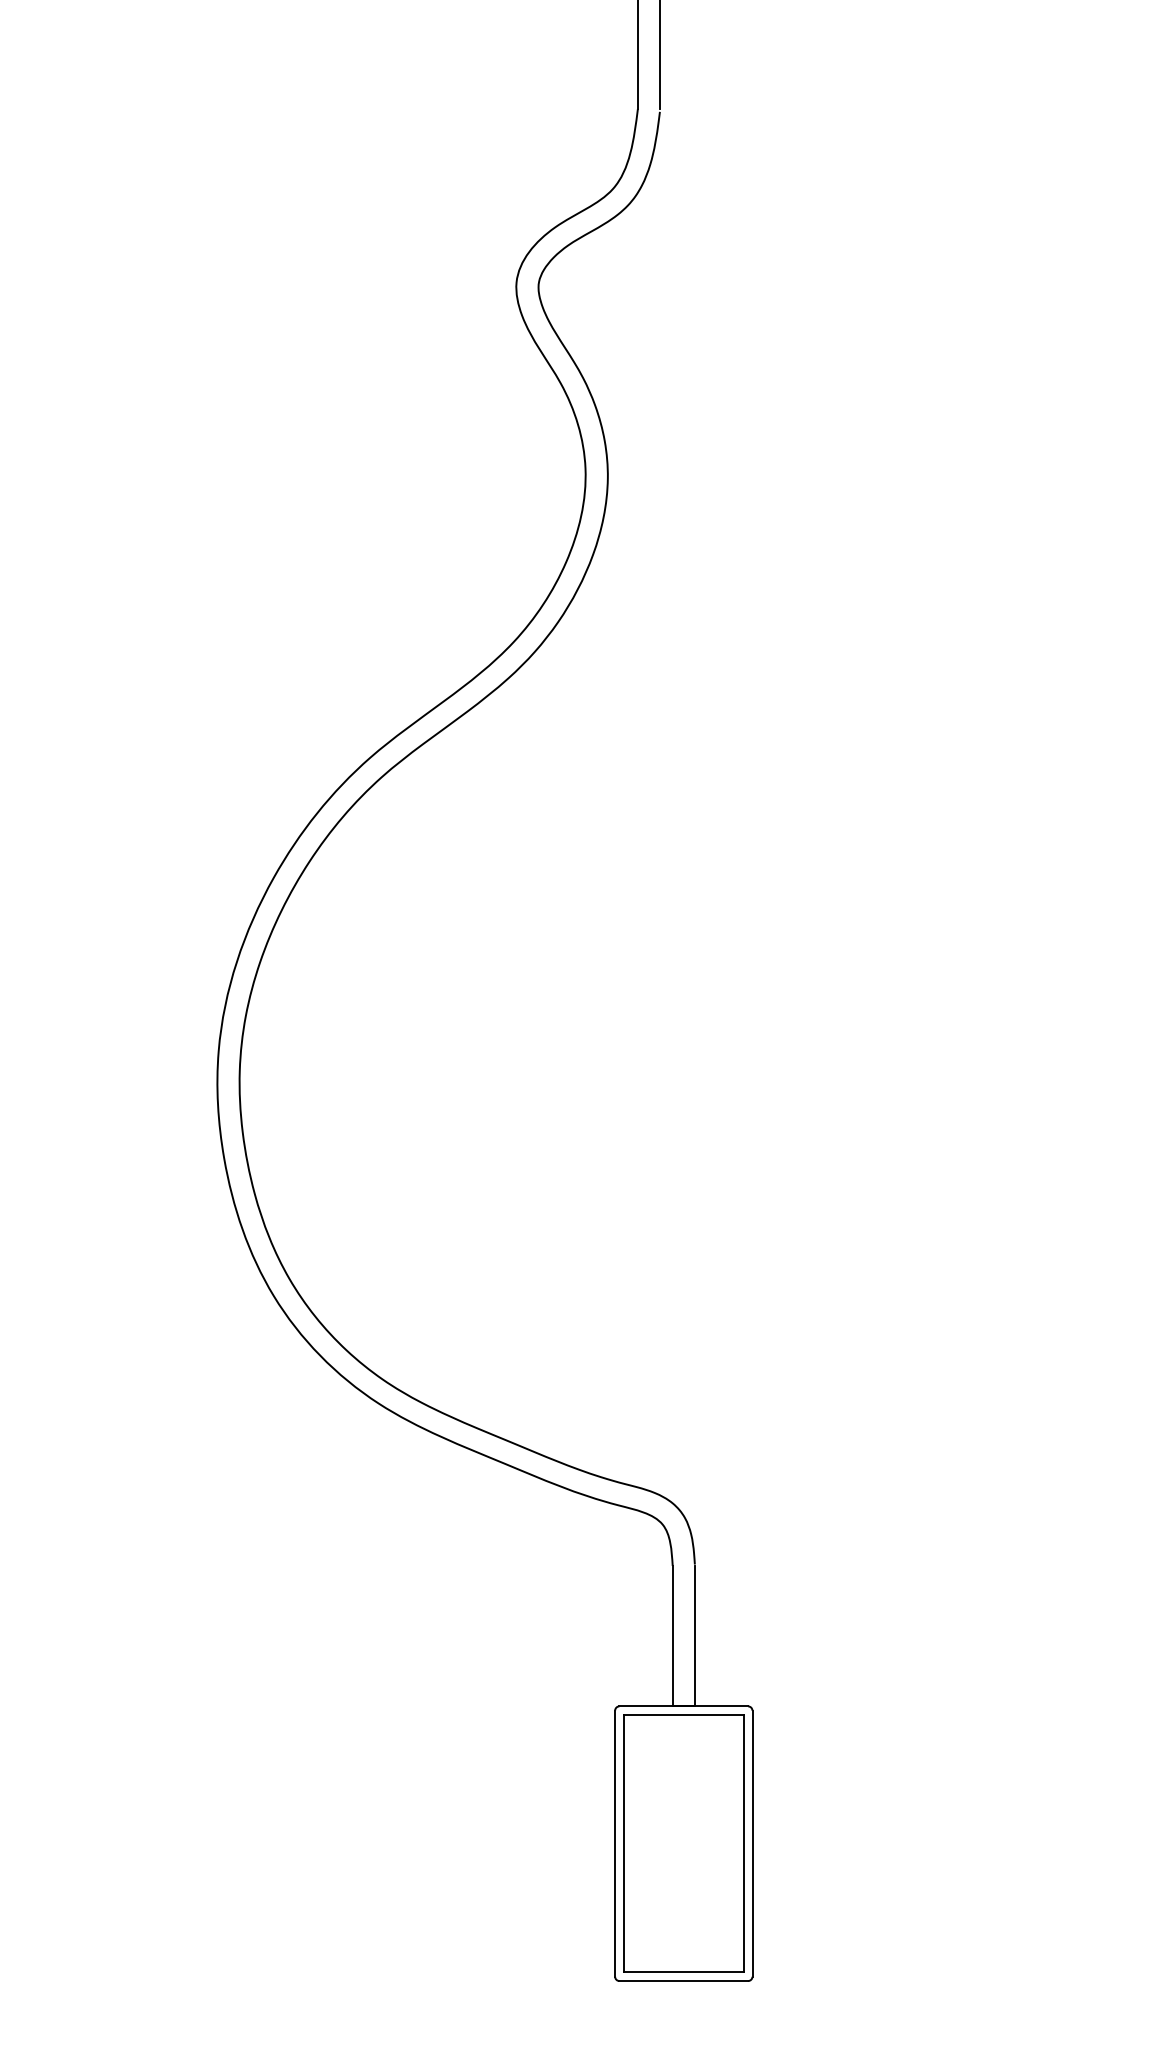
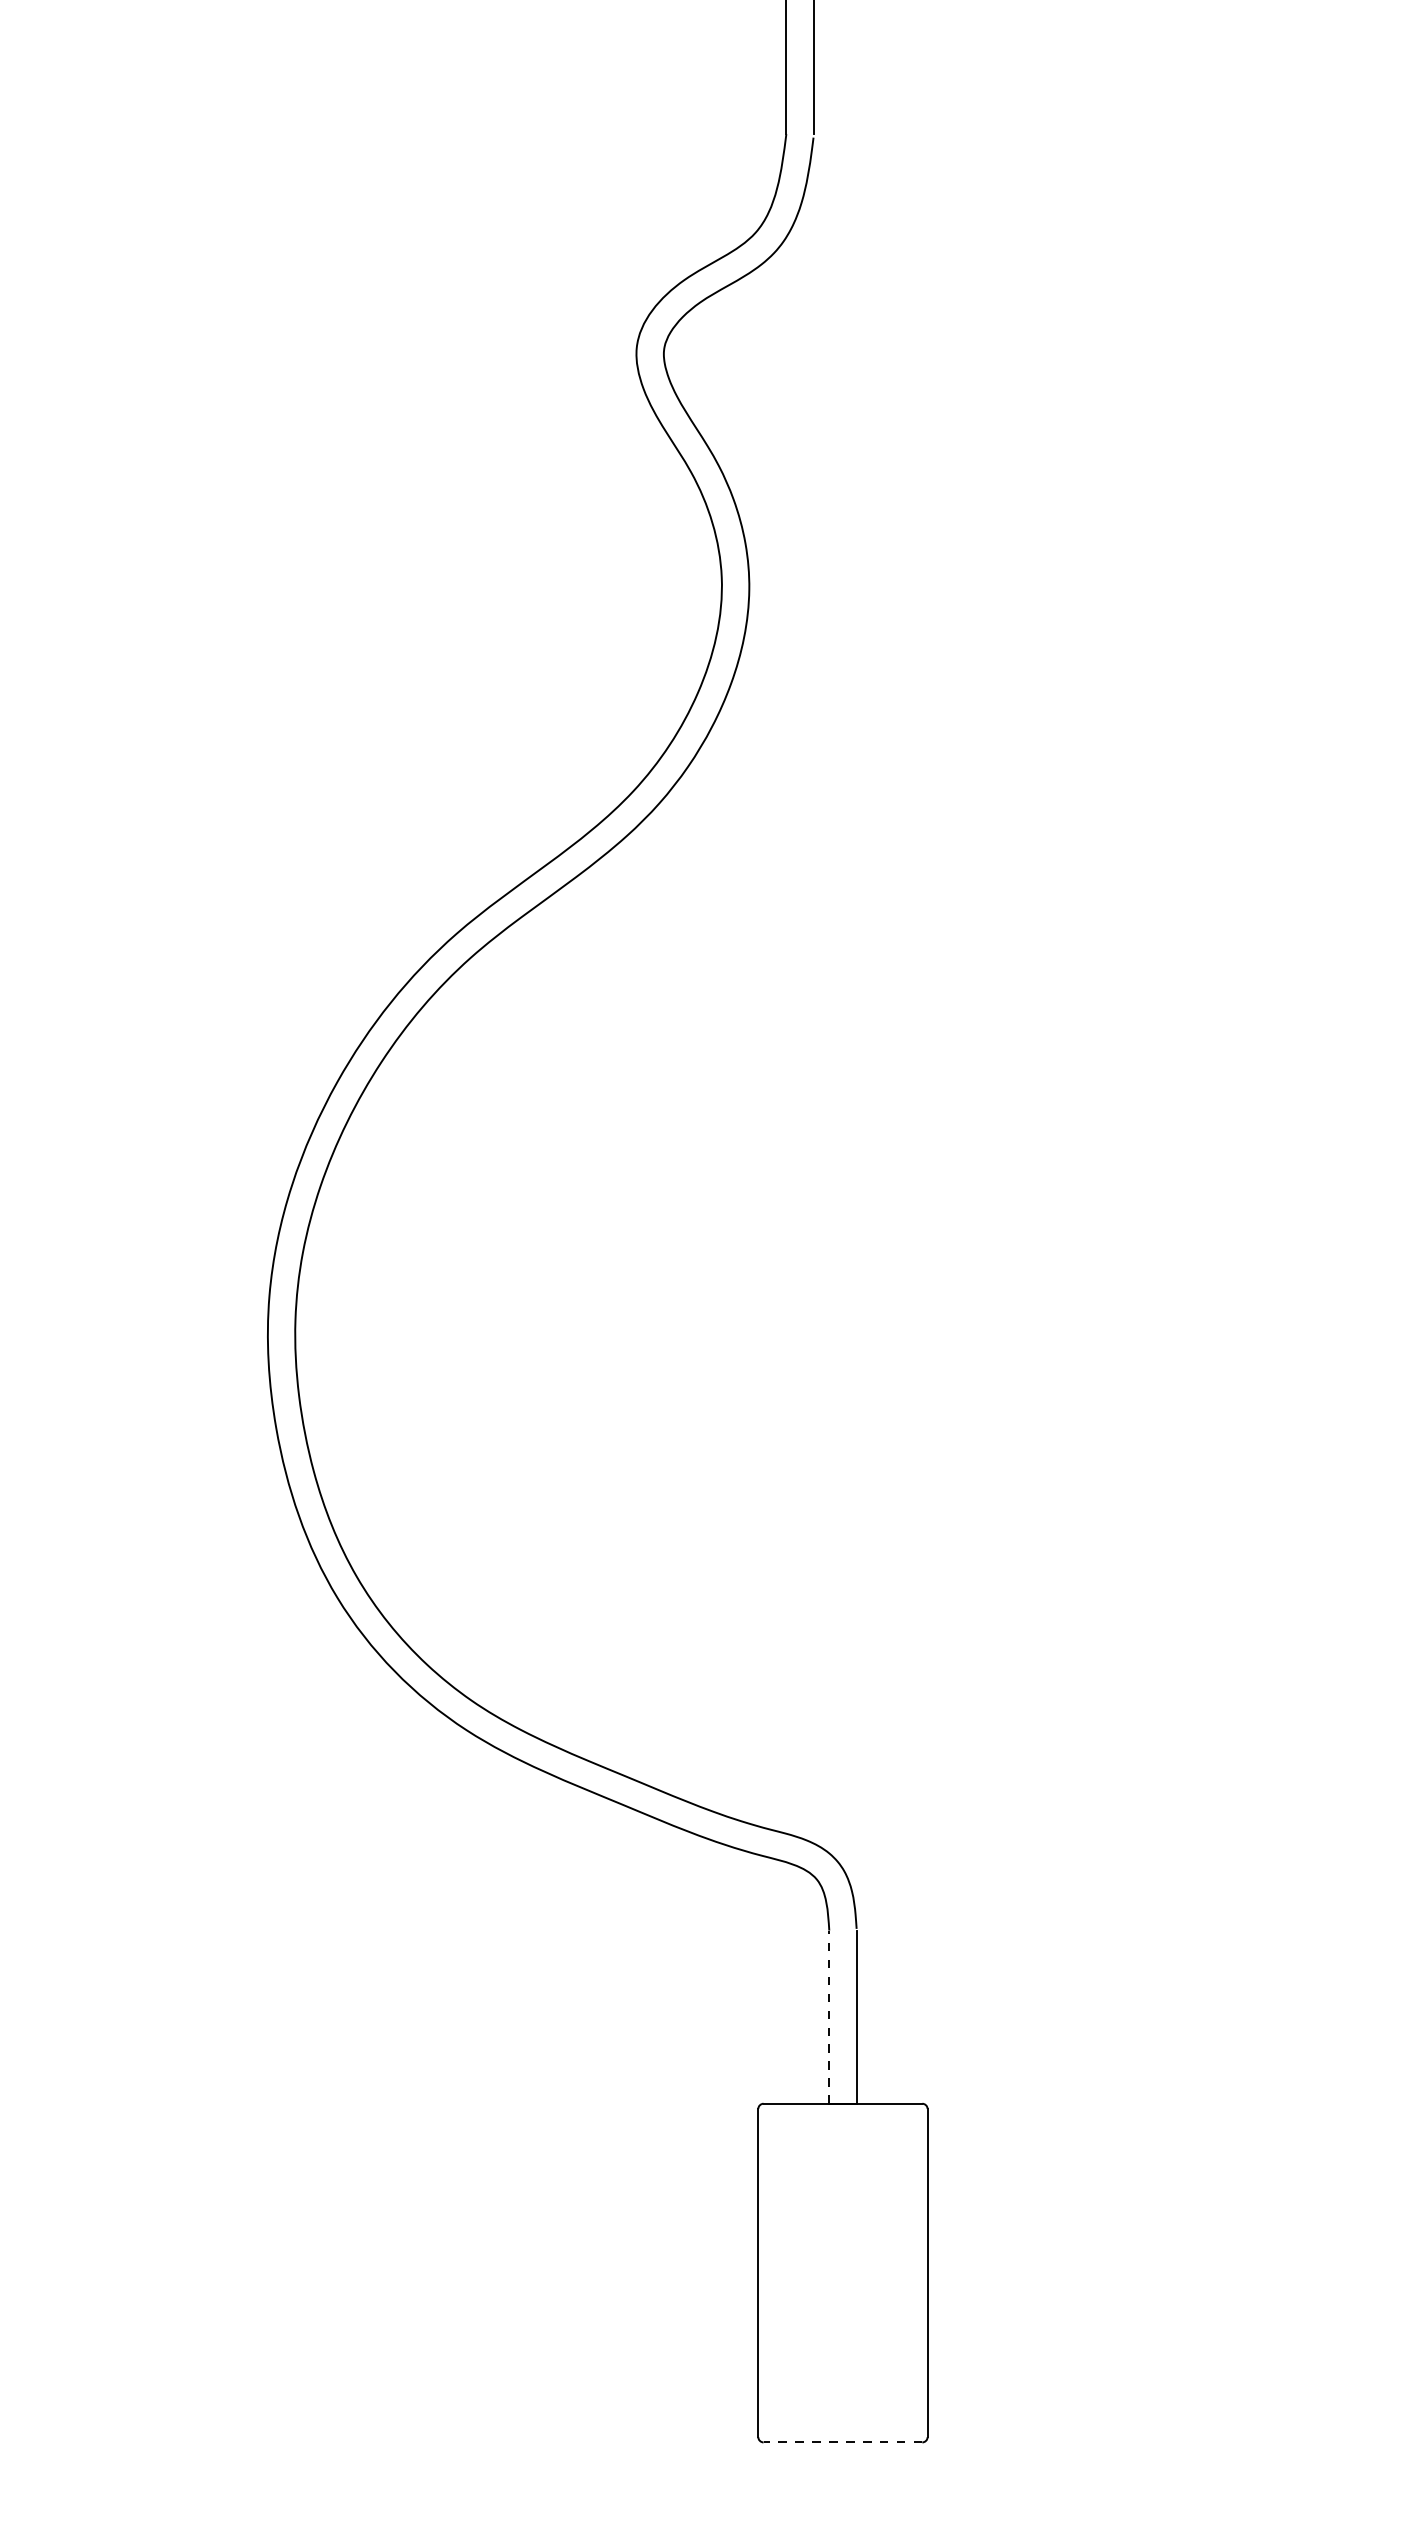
line: (672, 1636) -> (829, 2017), solid -> dashed
part: (683, 1843) -> (842, 2272), removed
line: (683, 1981) -> (842, 2442), solid -> dashed

